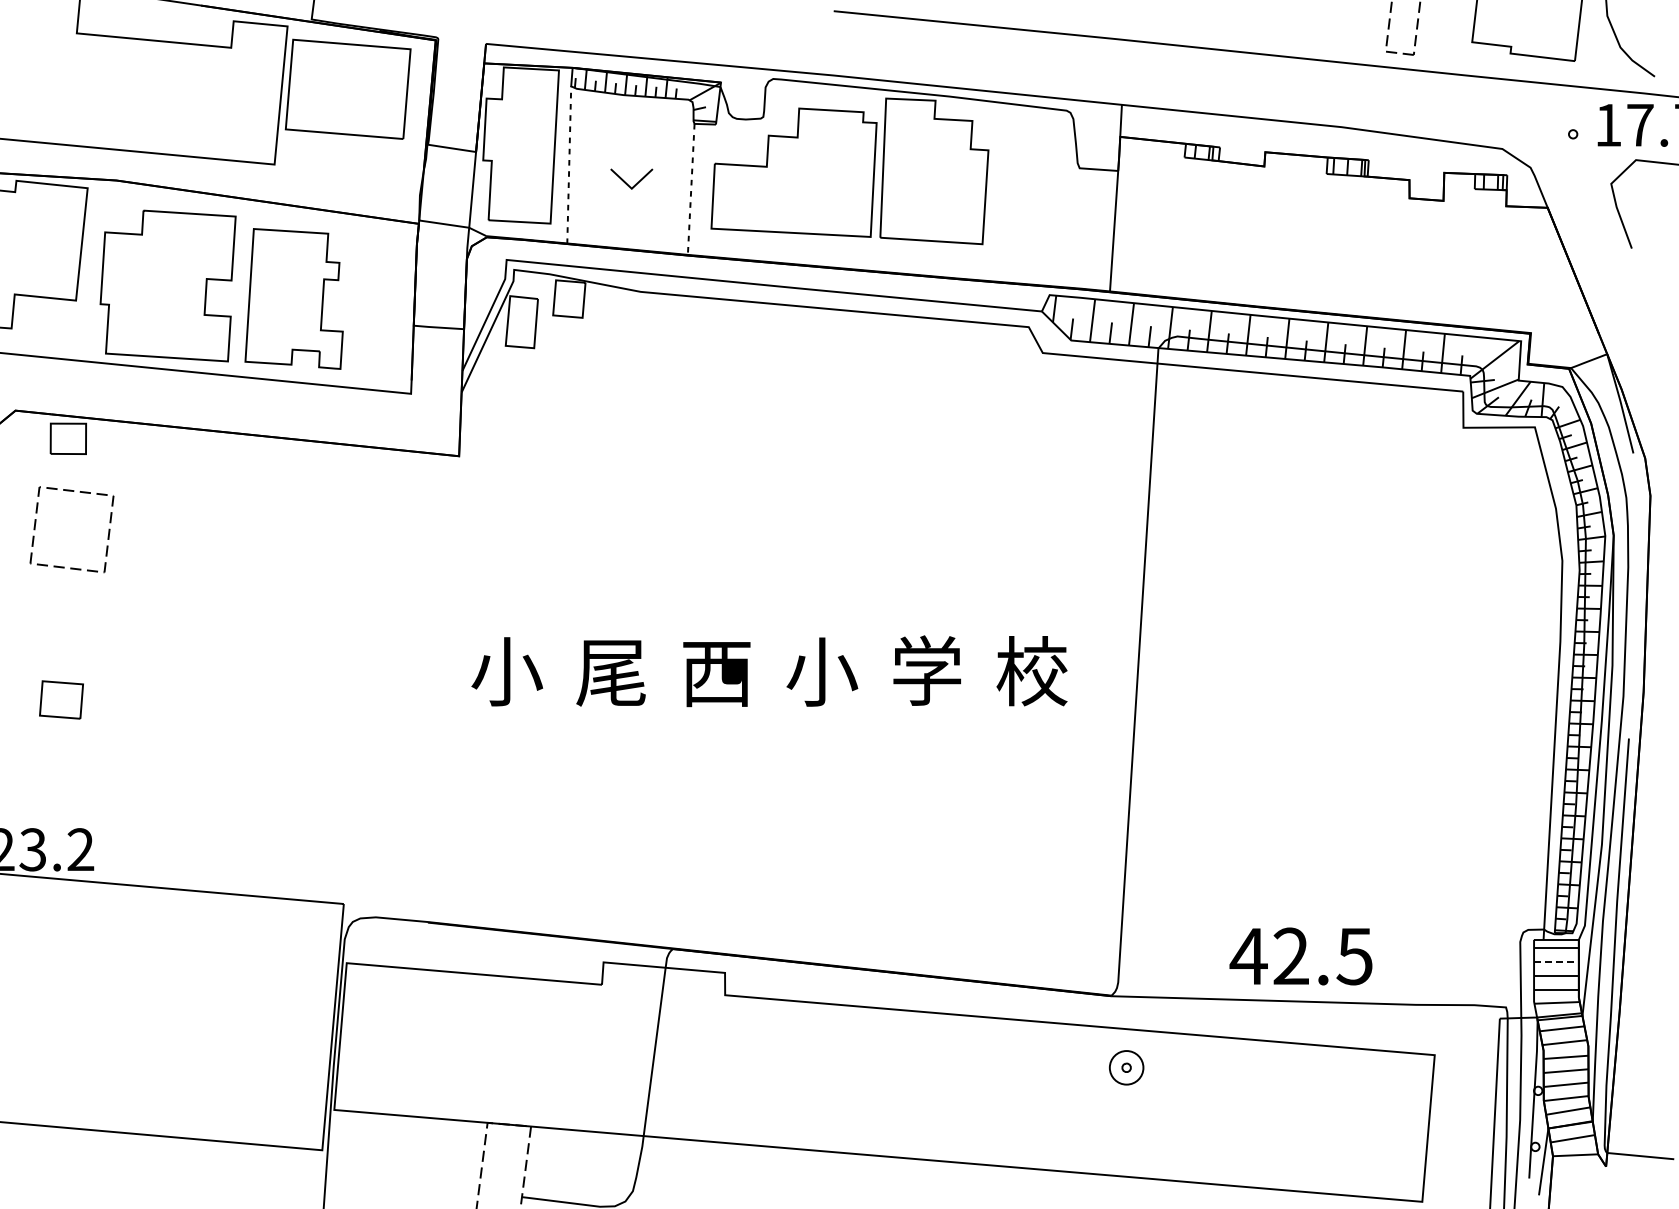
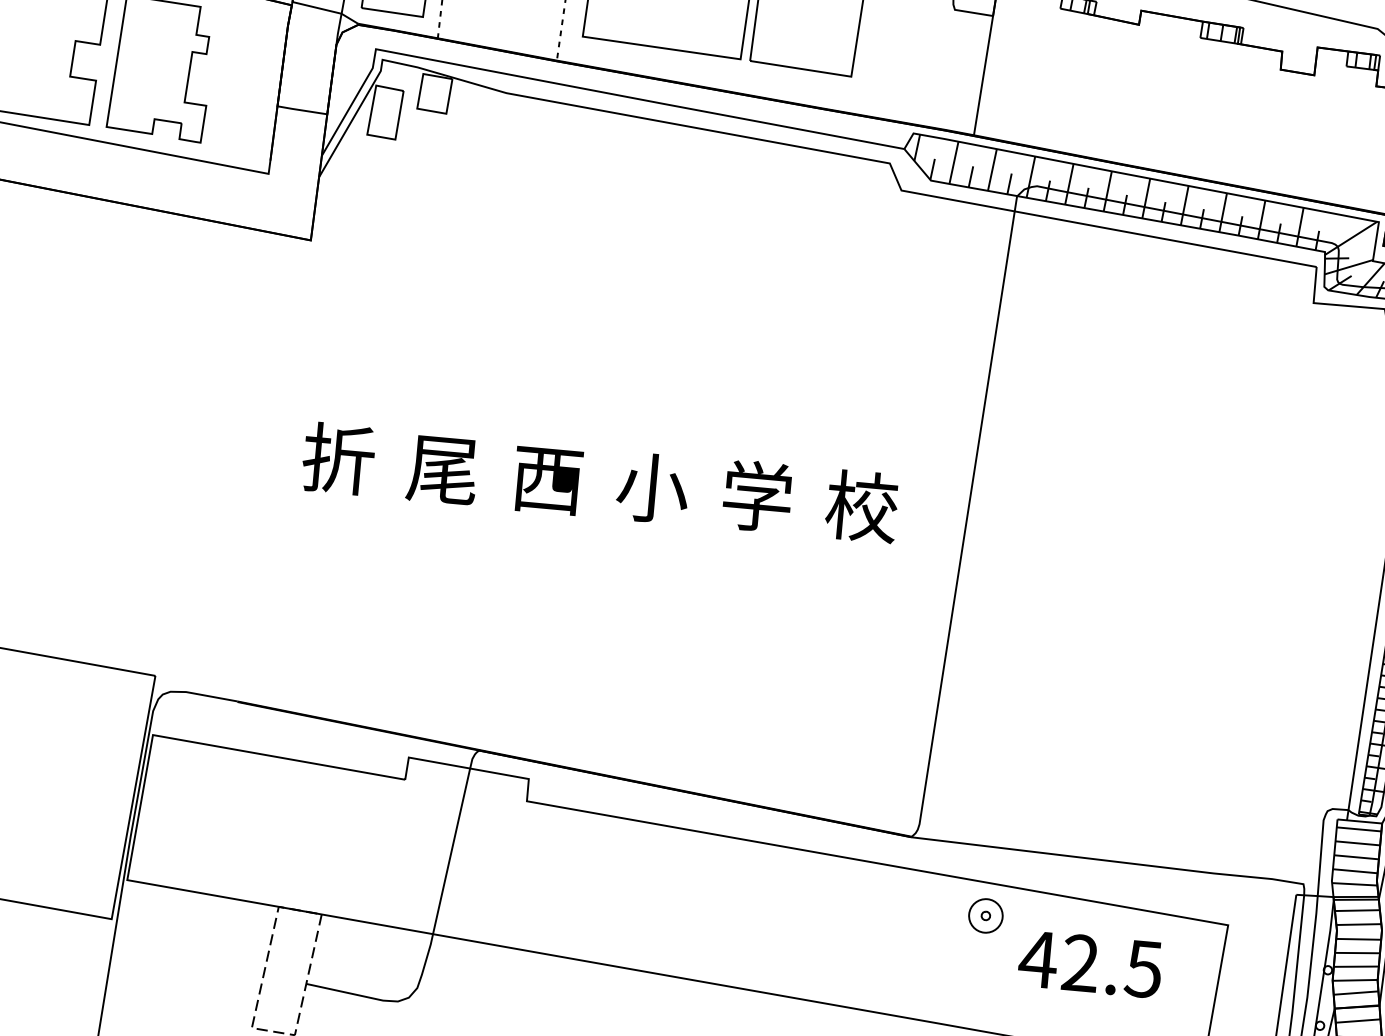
text: (507, 671) -> (339, 459), 小 -> 折
text: (1300, 956) -> (1089, 964), moved
line: (1556, 961) -> (1357, 843), dashed -> solid
part: (1126, 1067) -> (985, 915), moved

